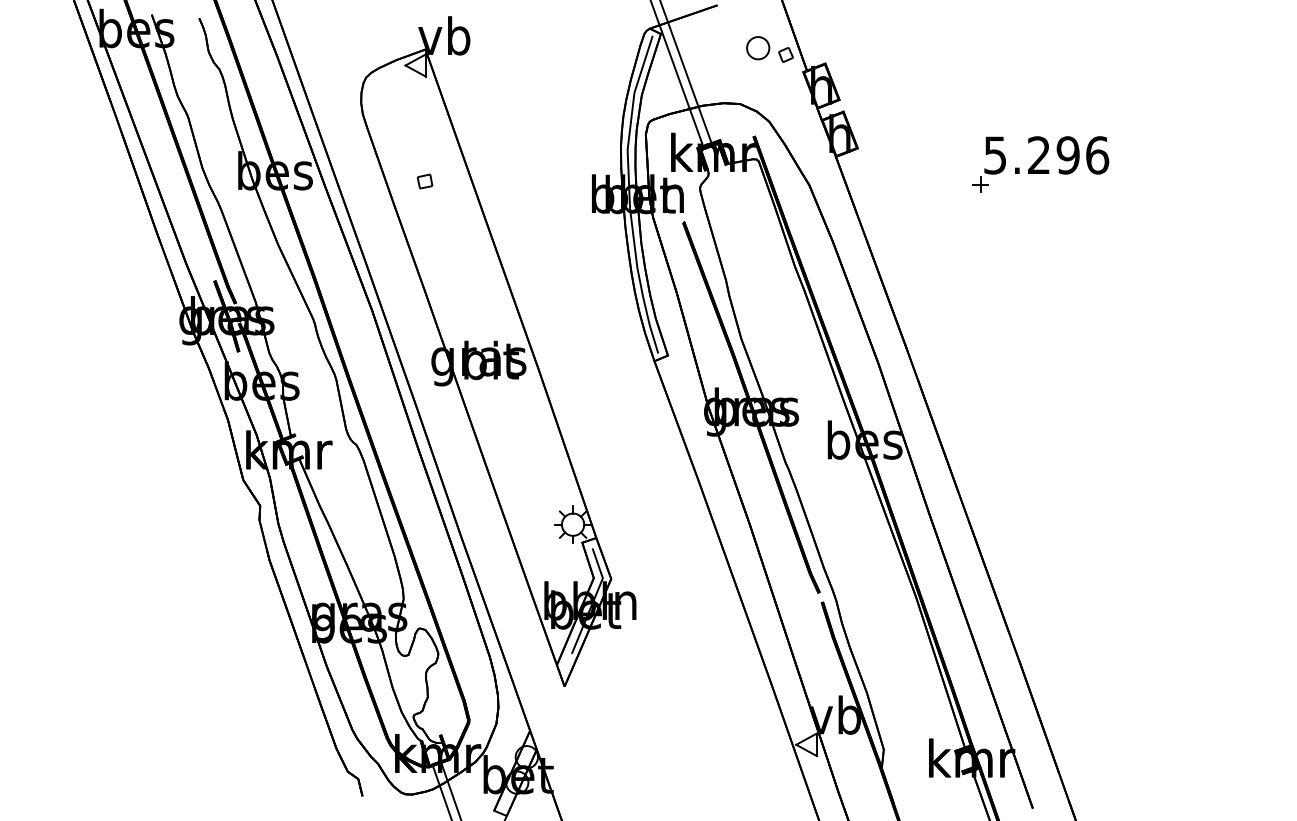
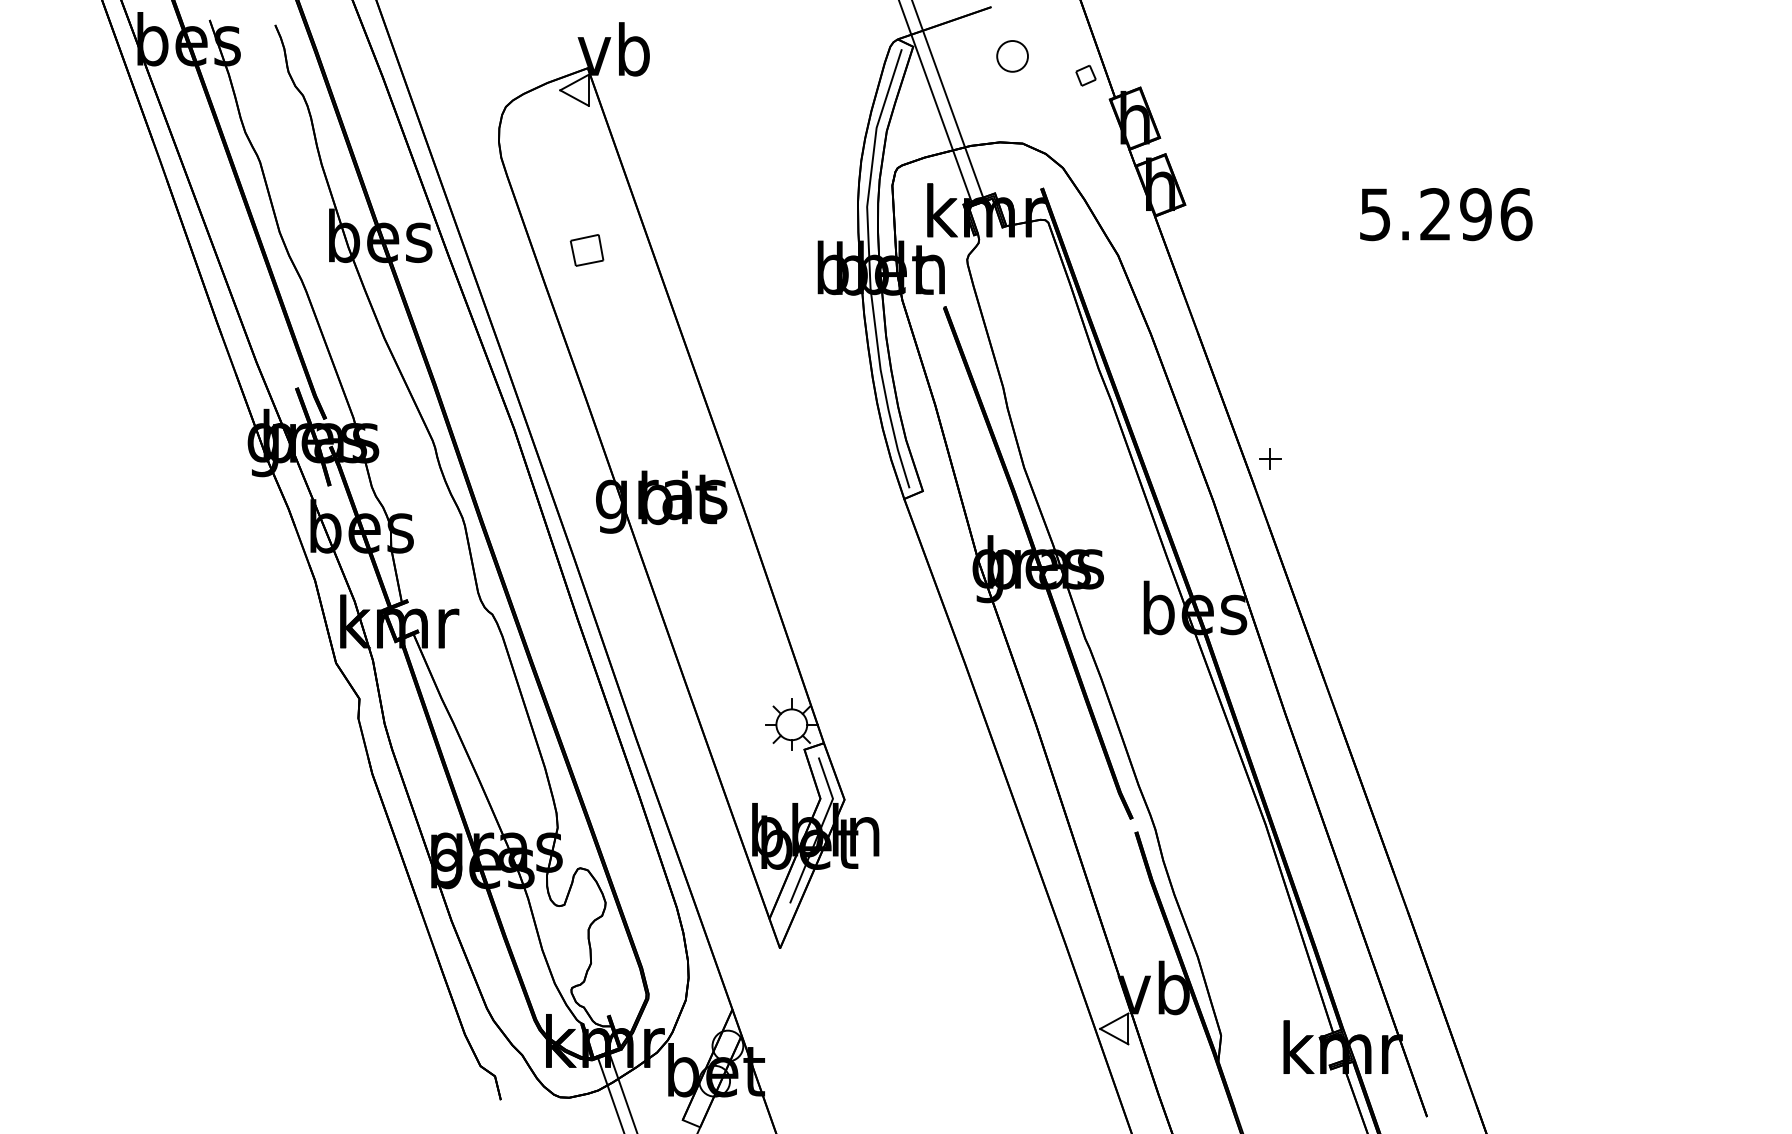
part: (758, 48) -> (1012, 56), moved
part: (425, 181) -> (587, 250), size x1.6
part: (981, 184) -> (1270, 458), moved

